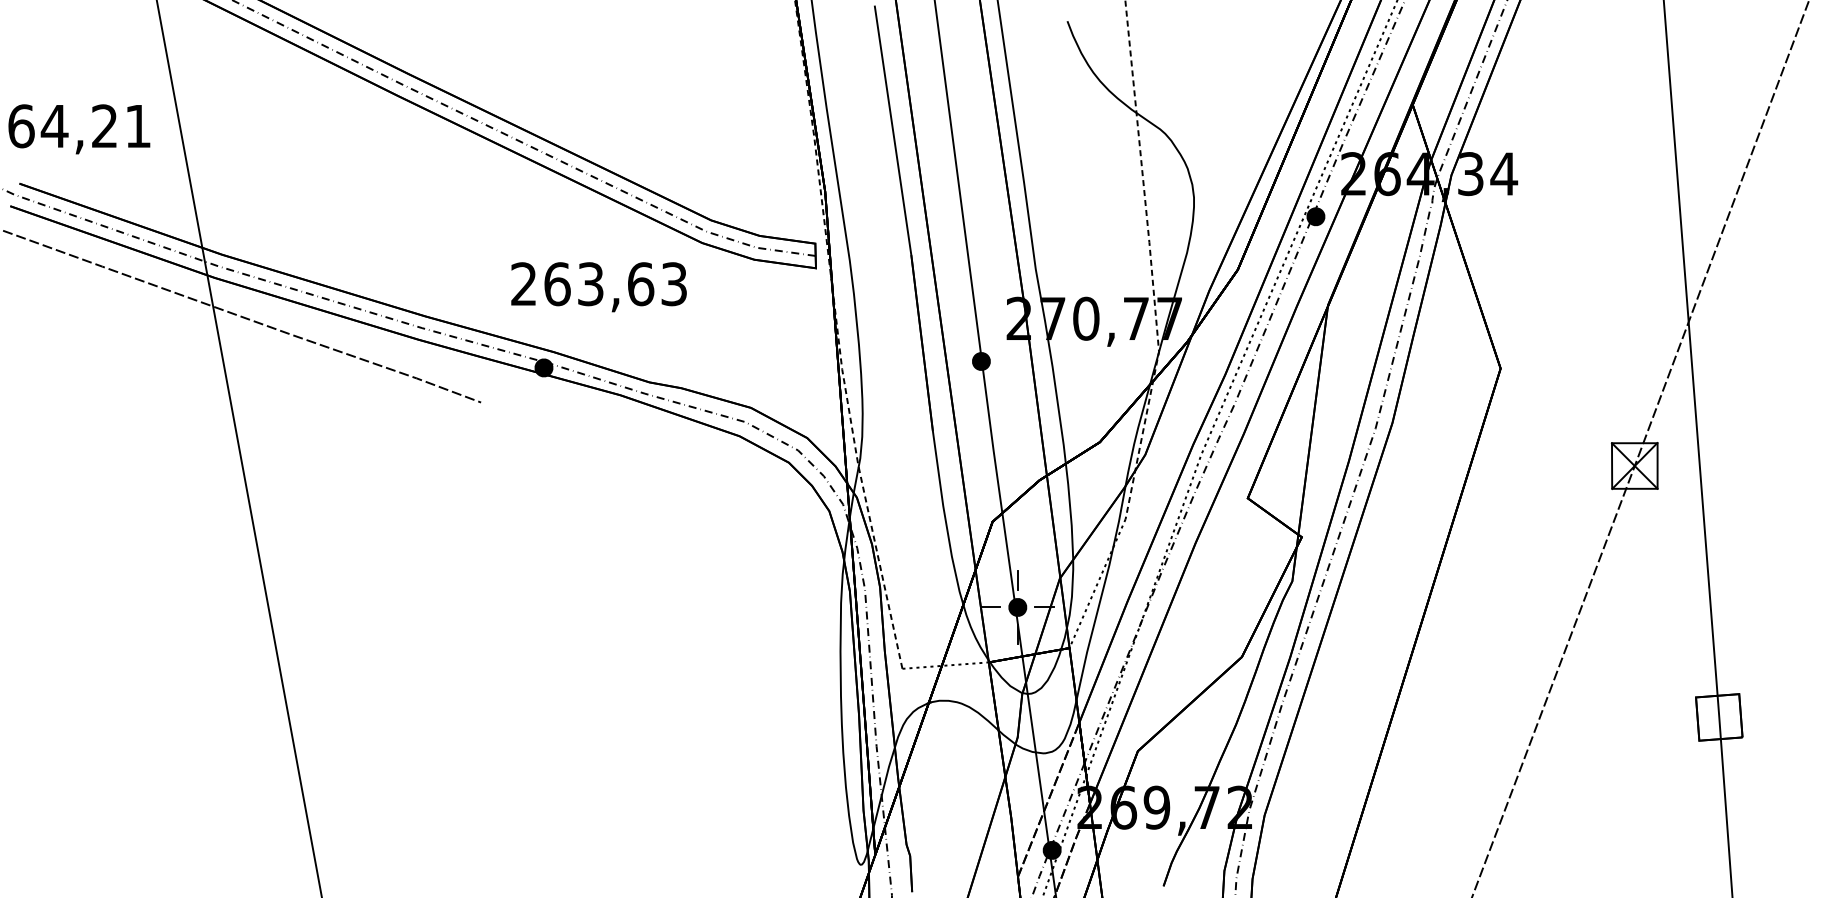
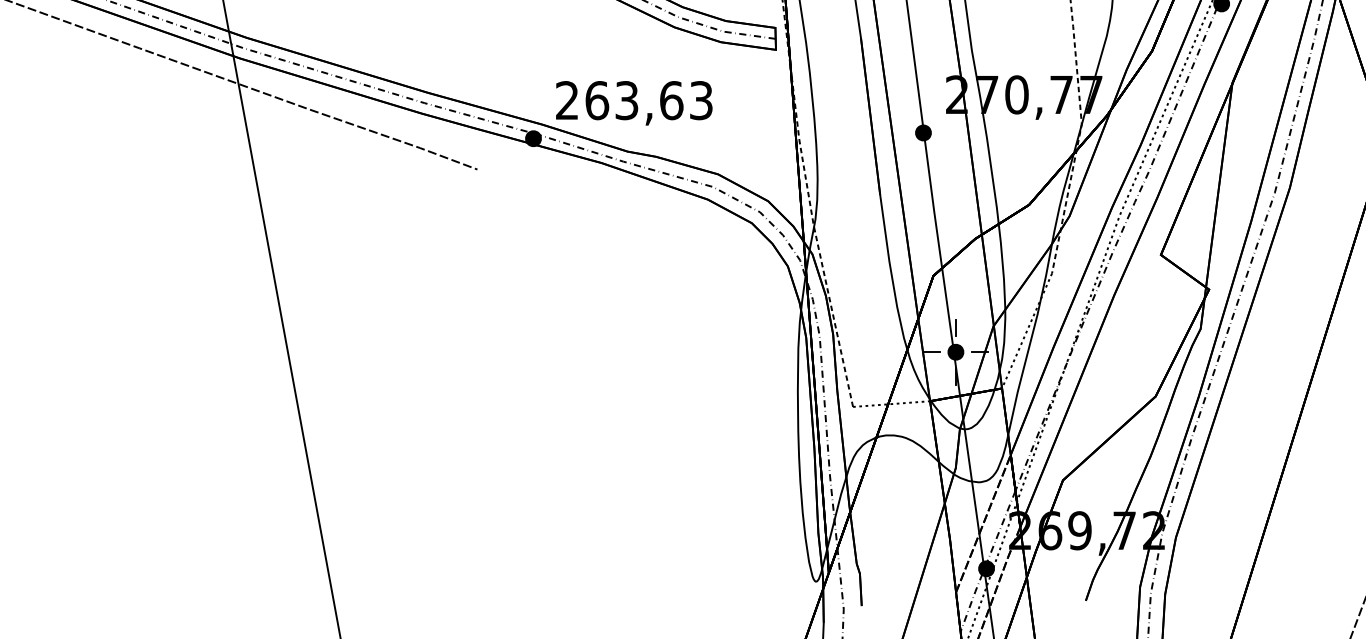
text: (598, 287) -> (633, 103), moved

